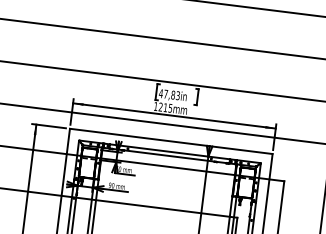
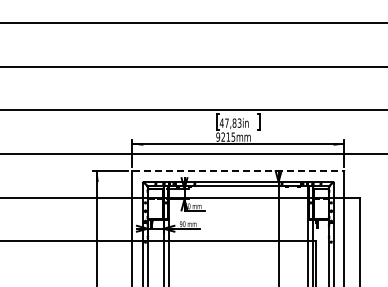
text: (156, 105) -> (218, 136), 1215mm -> 9215mm
line: (171, 141) -> (238, 171), solid -> dashed

